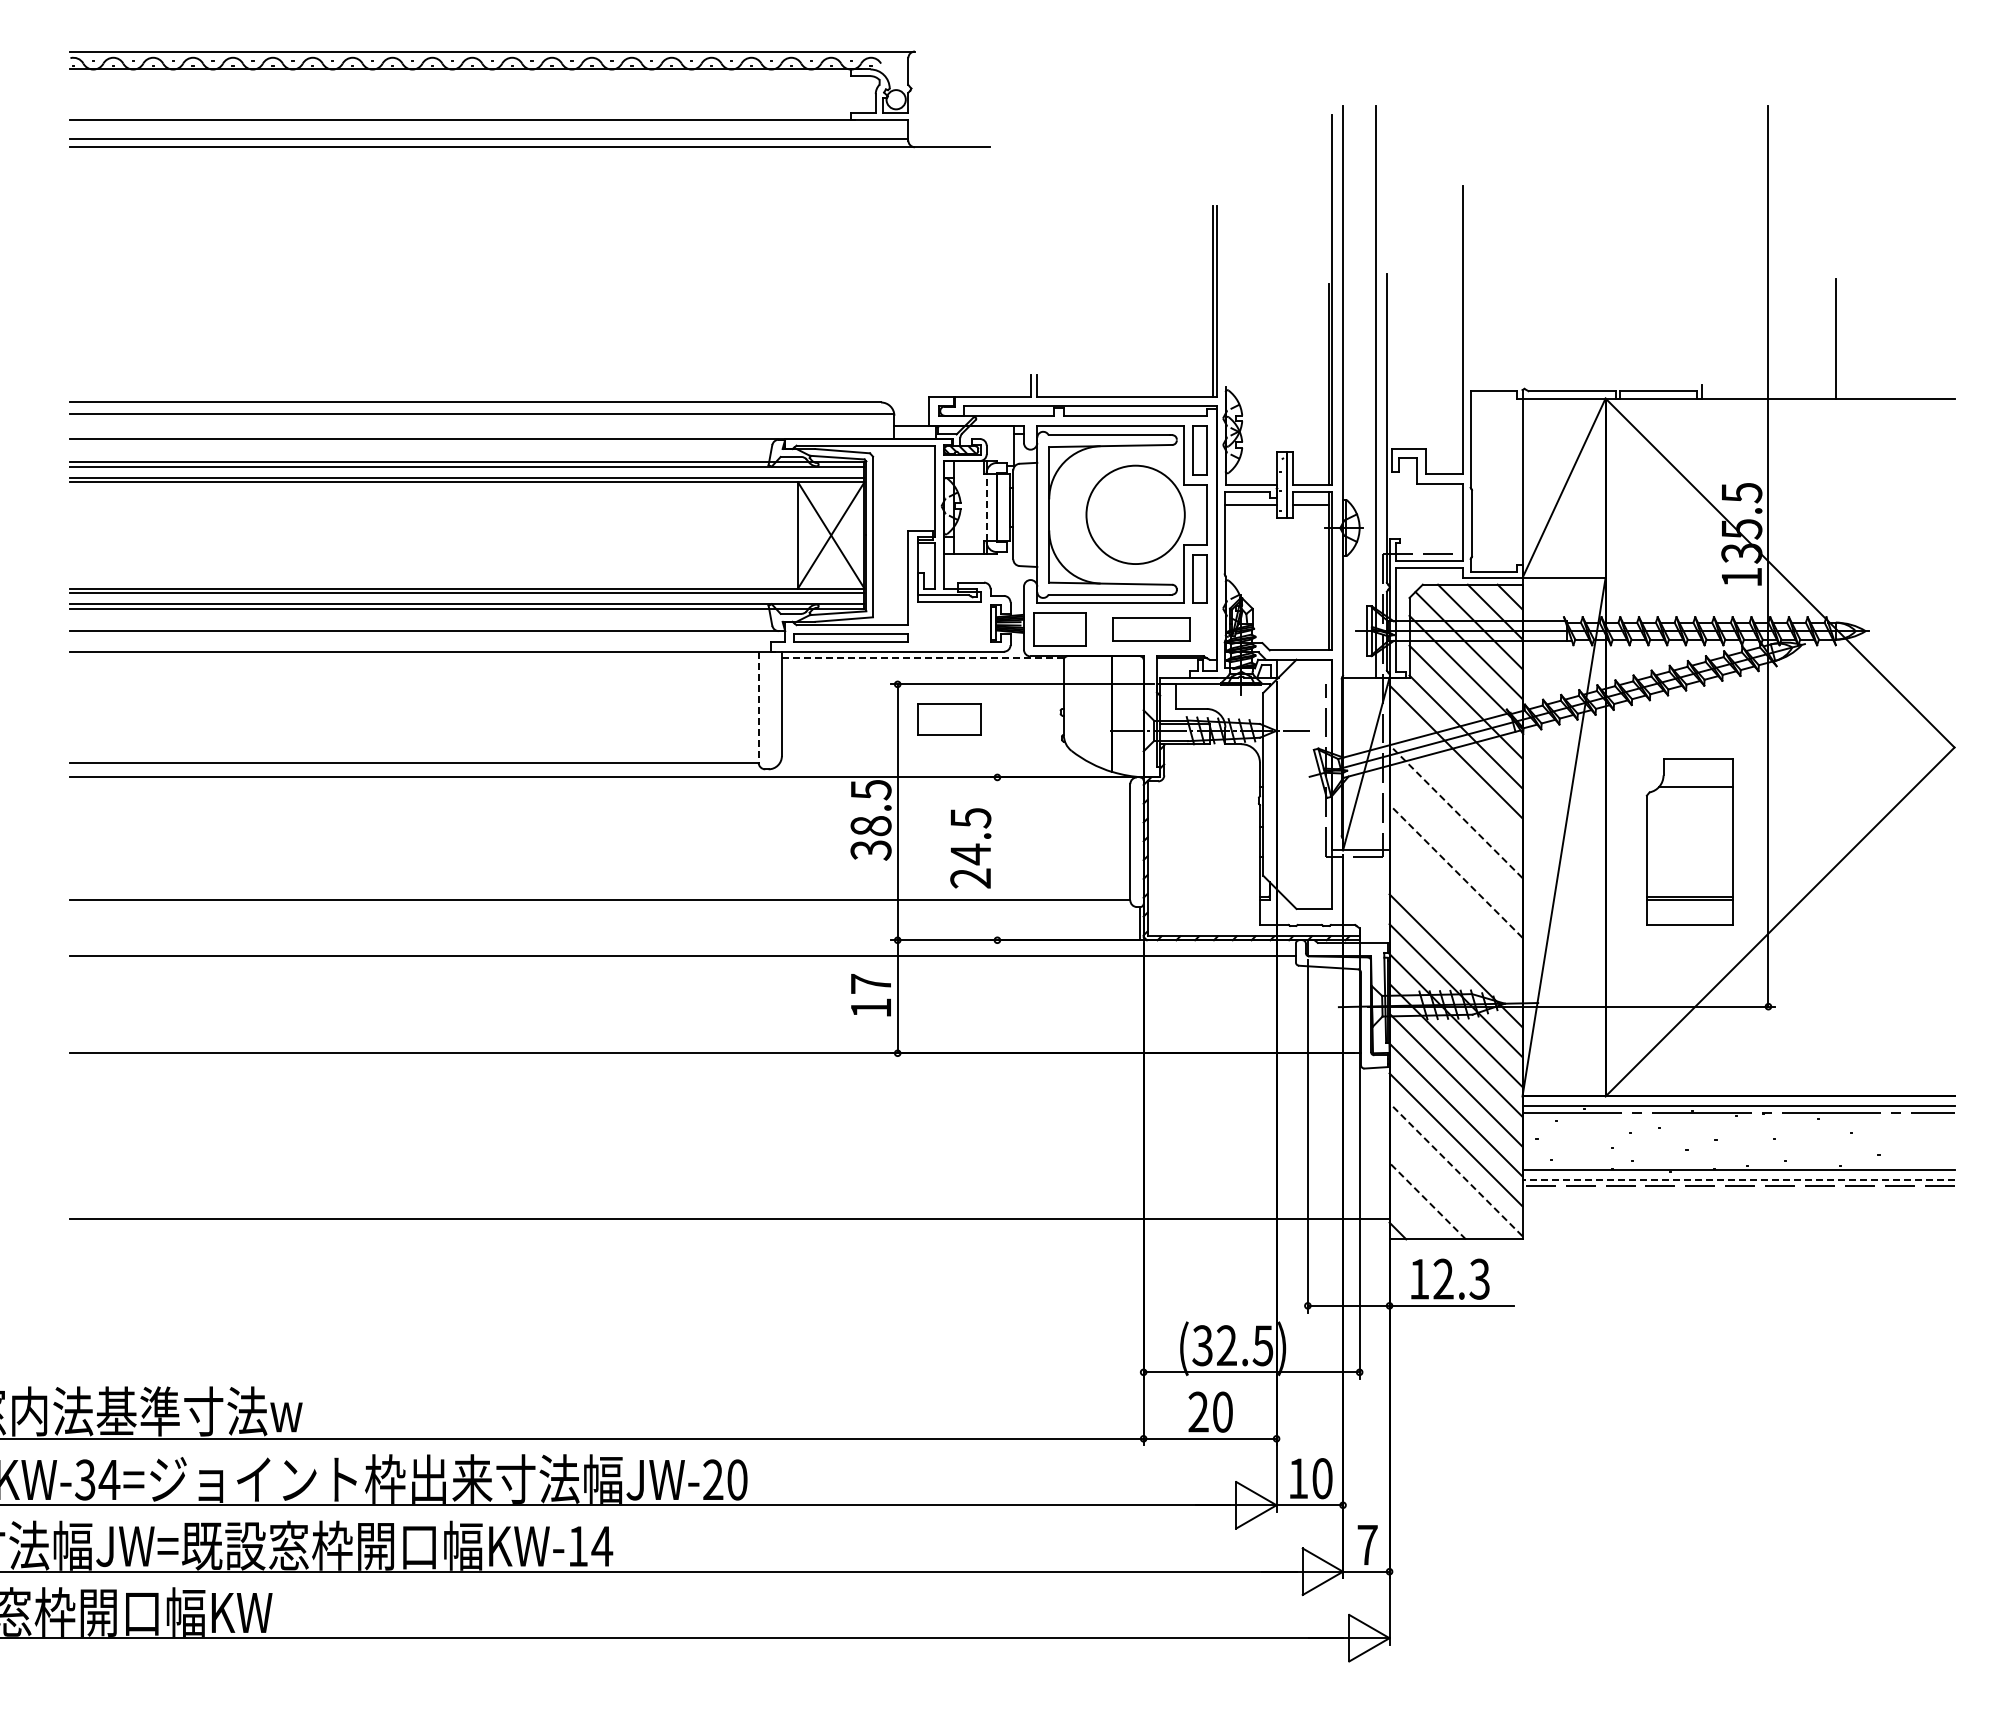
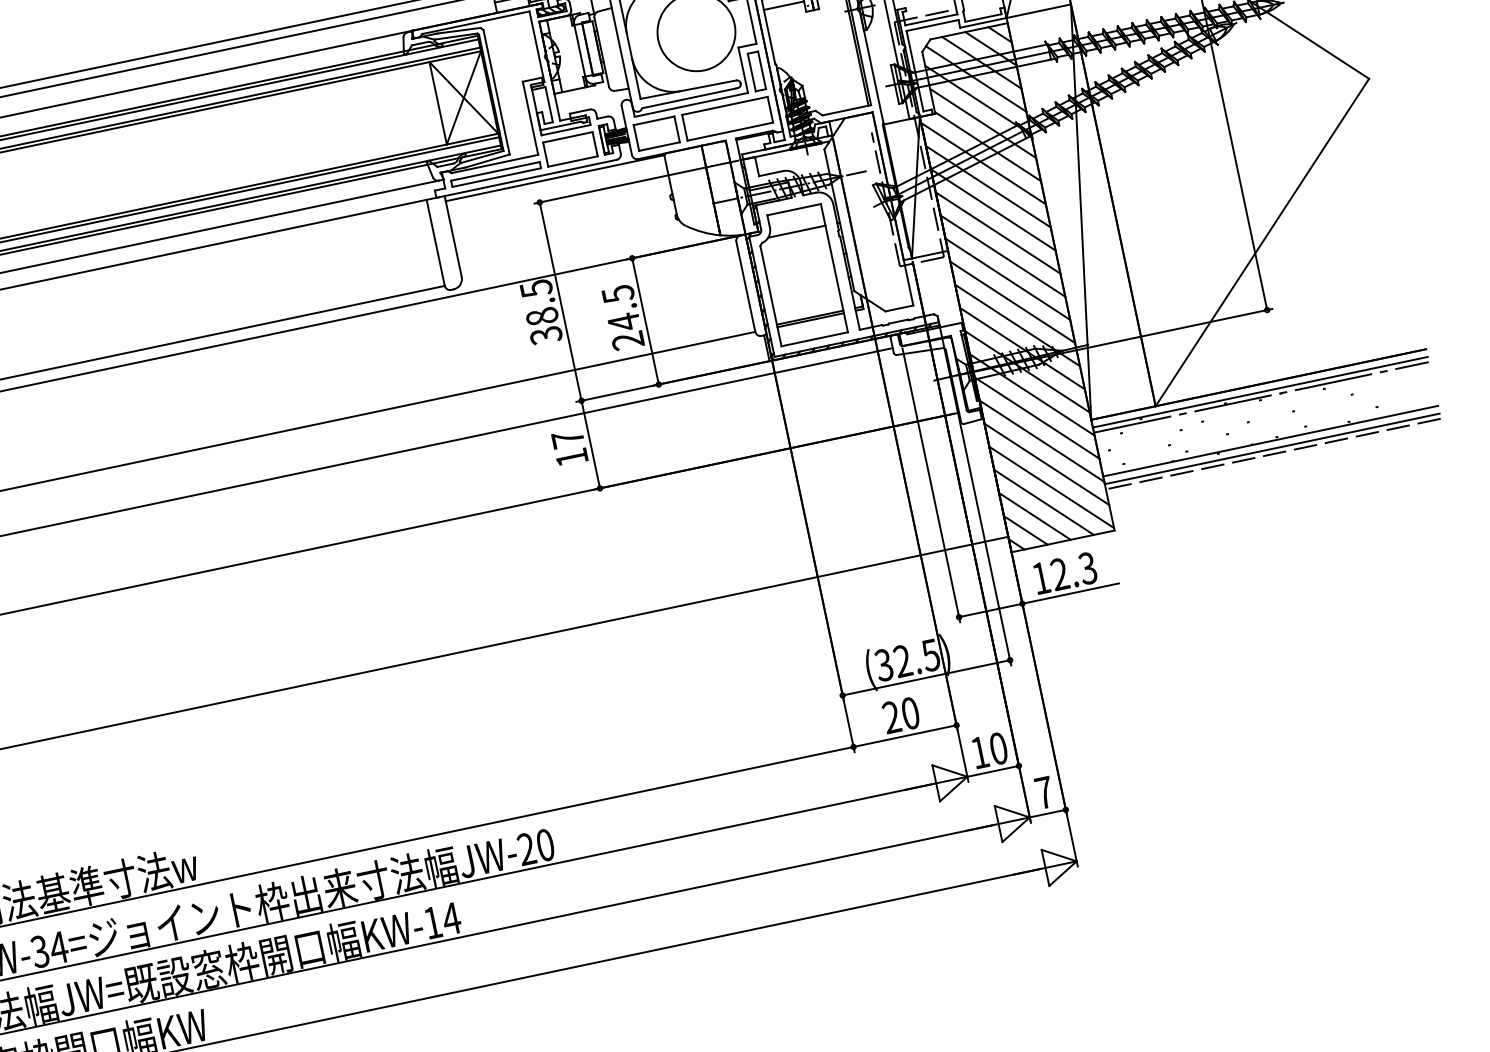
line: (986, 507) -> (579, 50), dashed -> solid
part: (1151, 629) -> (727, 118), size x1.43
line: (922, 658) -> (554, 178), dashed -> solid
line: (758, 707) -> (435, 243), dashed -> solid
part: (949, 719) -> (570, 149), moved
line: (1455, 781) -> (987, 186), added
line: (1455, 811) -> (992, 209), dashed -> solid
line: (1455, 840) -> (997, 232), added
part: (1689, 841) -> (800, 274), moved
line: (997, 858) -> (645, 321), added
line: (1455, 870) -> (1002, 255), dashed -> solid
line: (1455, 900) -> (1007, 278), added
line: (1455, 930) -> (1012, 302), added
line: (1455, 1169) -> (1051, 487), dashed -> solid
line: (1738, 1179) -> (1272, 448), dashed -> solid
line: (1442, 1186) -> (1043, 502), added
line: (1427, 1200) -> (1034, 515), dashed -> solid
line: (1412, 1215) -> (1025, 530), added

